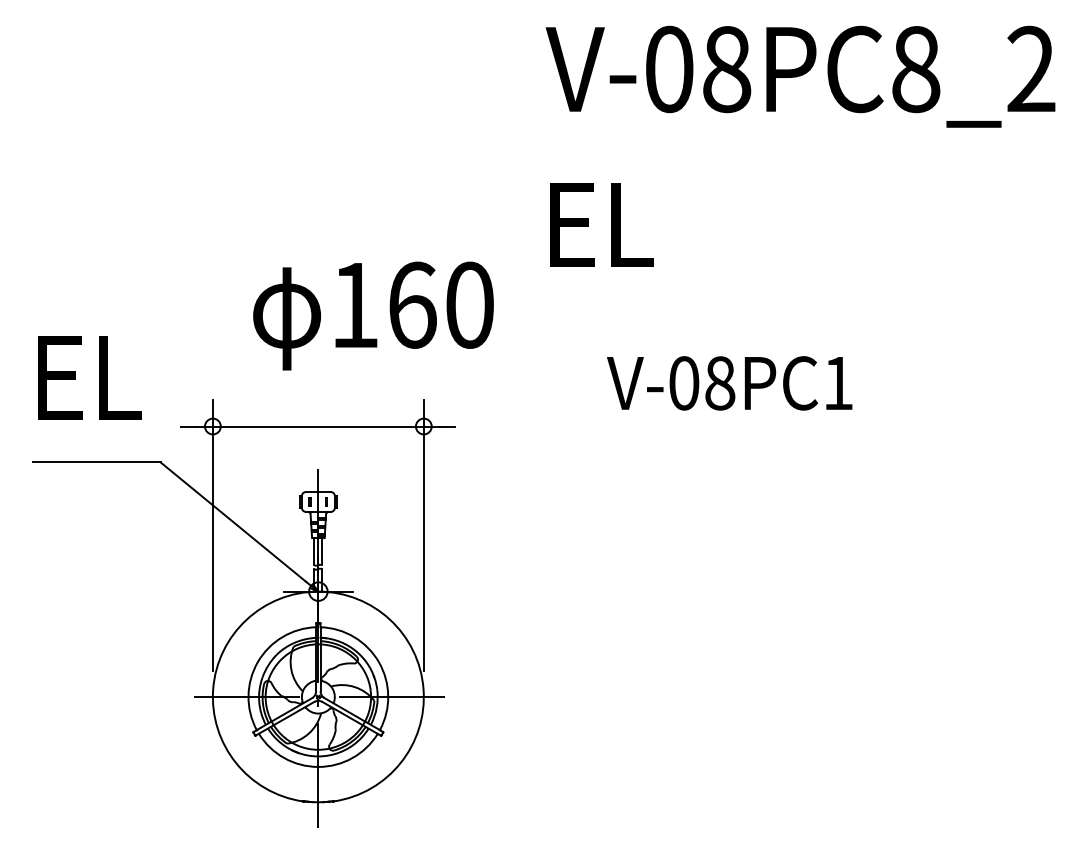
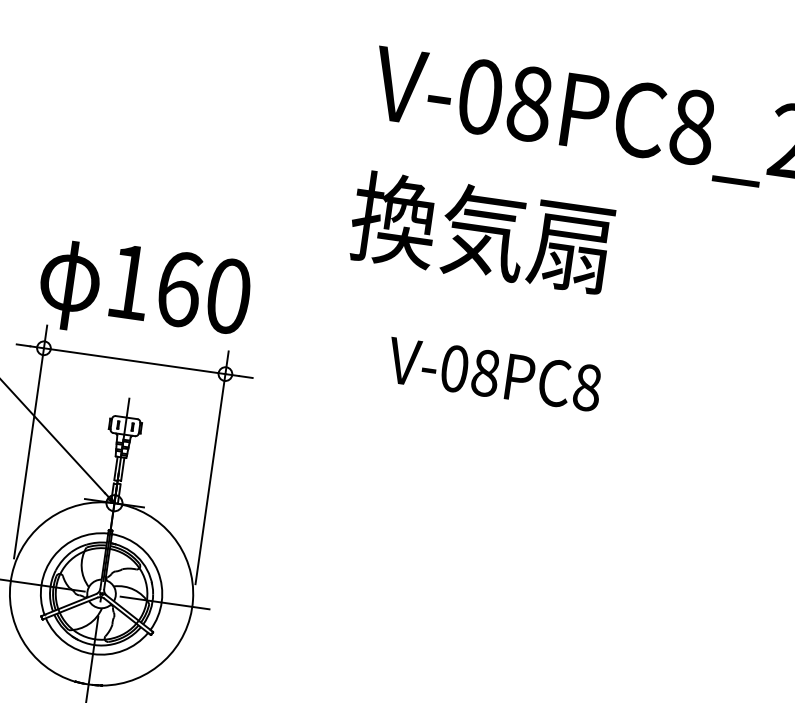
text: (692, 223) -> (481, 232), EL -> 換気扇
text: (373, 315) -> (144, 293), moved
text: (838, 383) -> (587, 387), V-08PC1 -> V-08PC8

